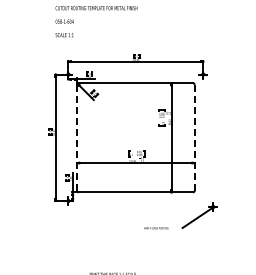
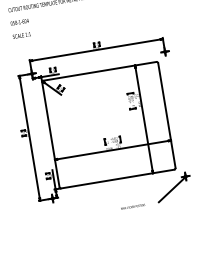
line: (77, 137) -> (51, 134), dashed -> solid
line: (194, 138) -> (166, 116), dashed -> solid
part: (185, 224) -> (161, 198), moved

